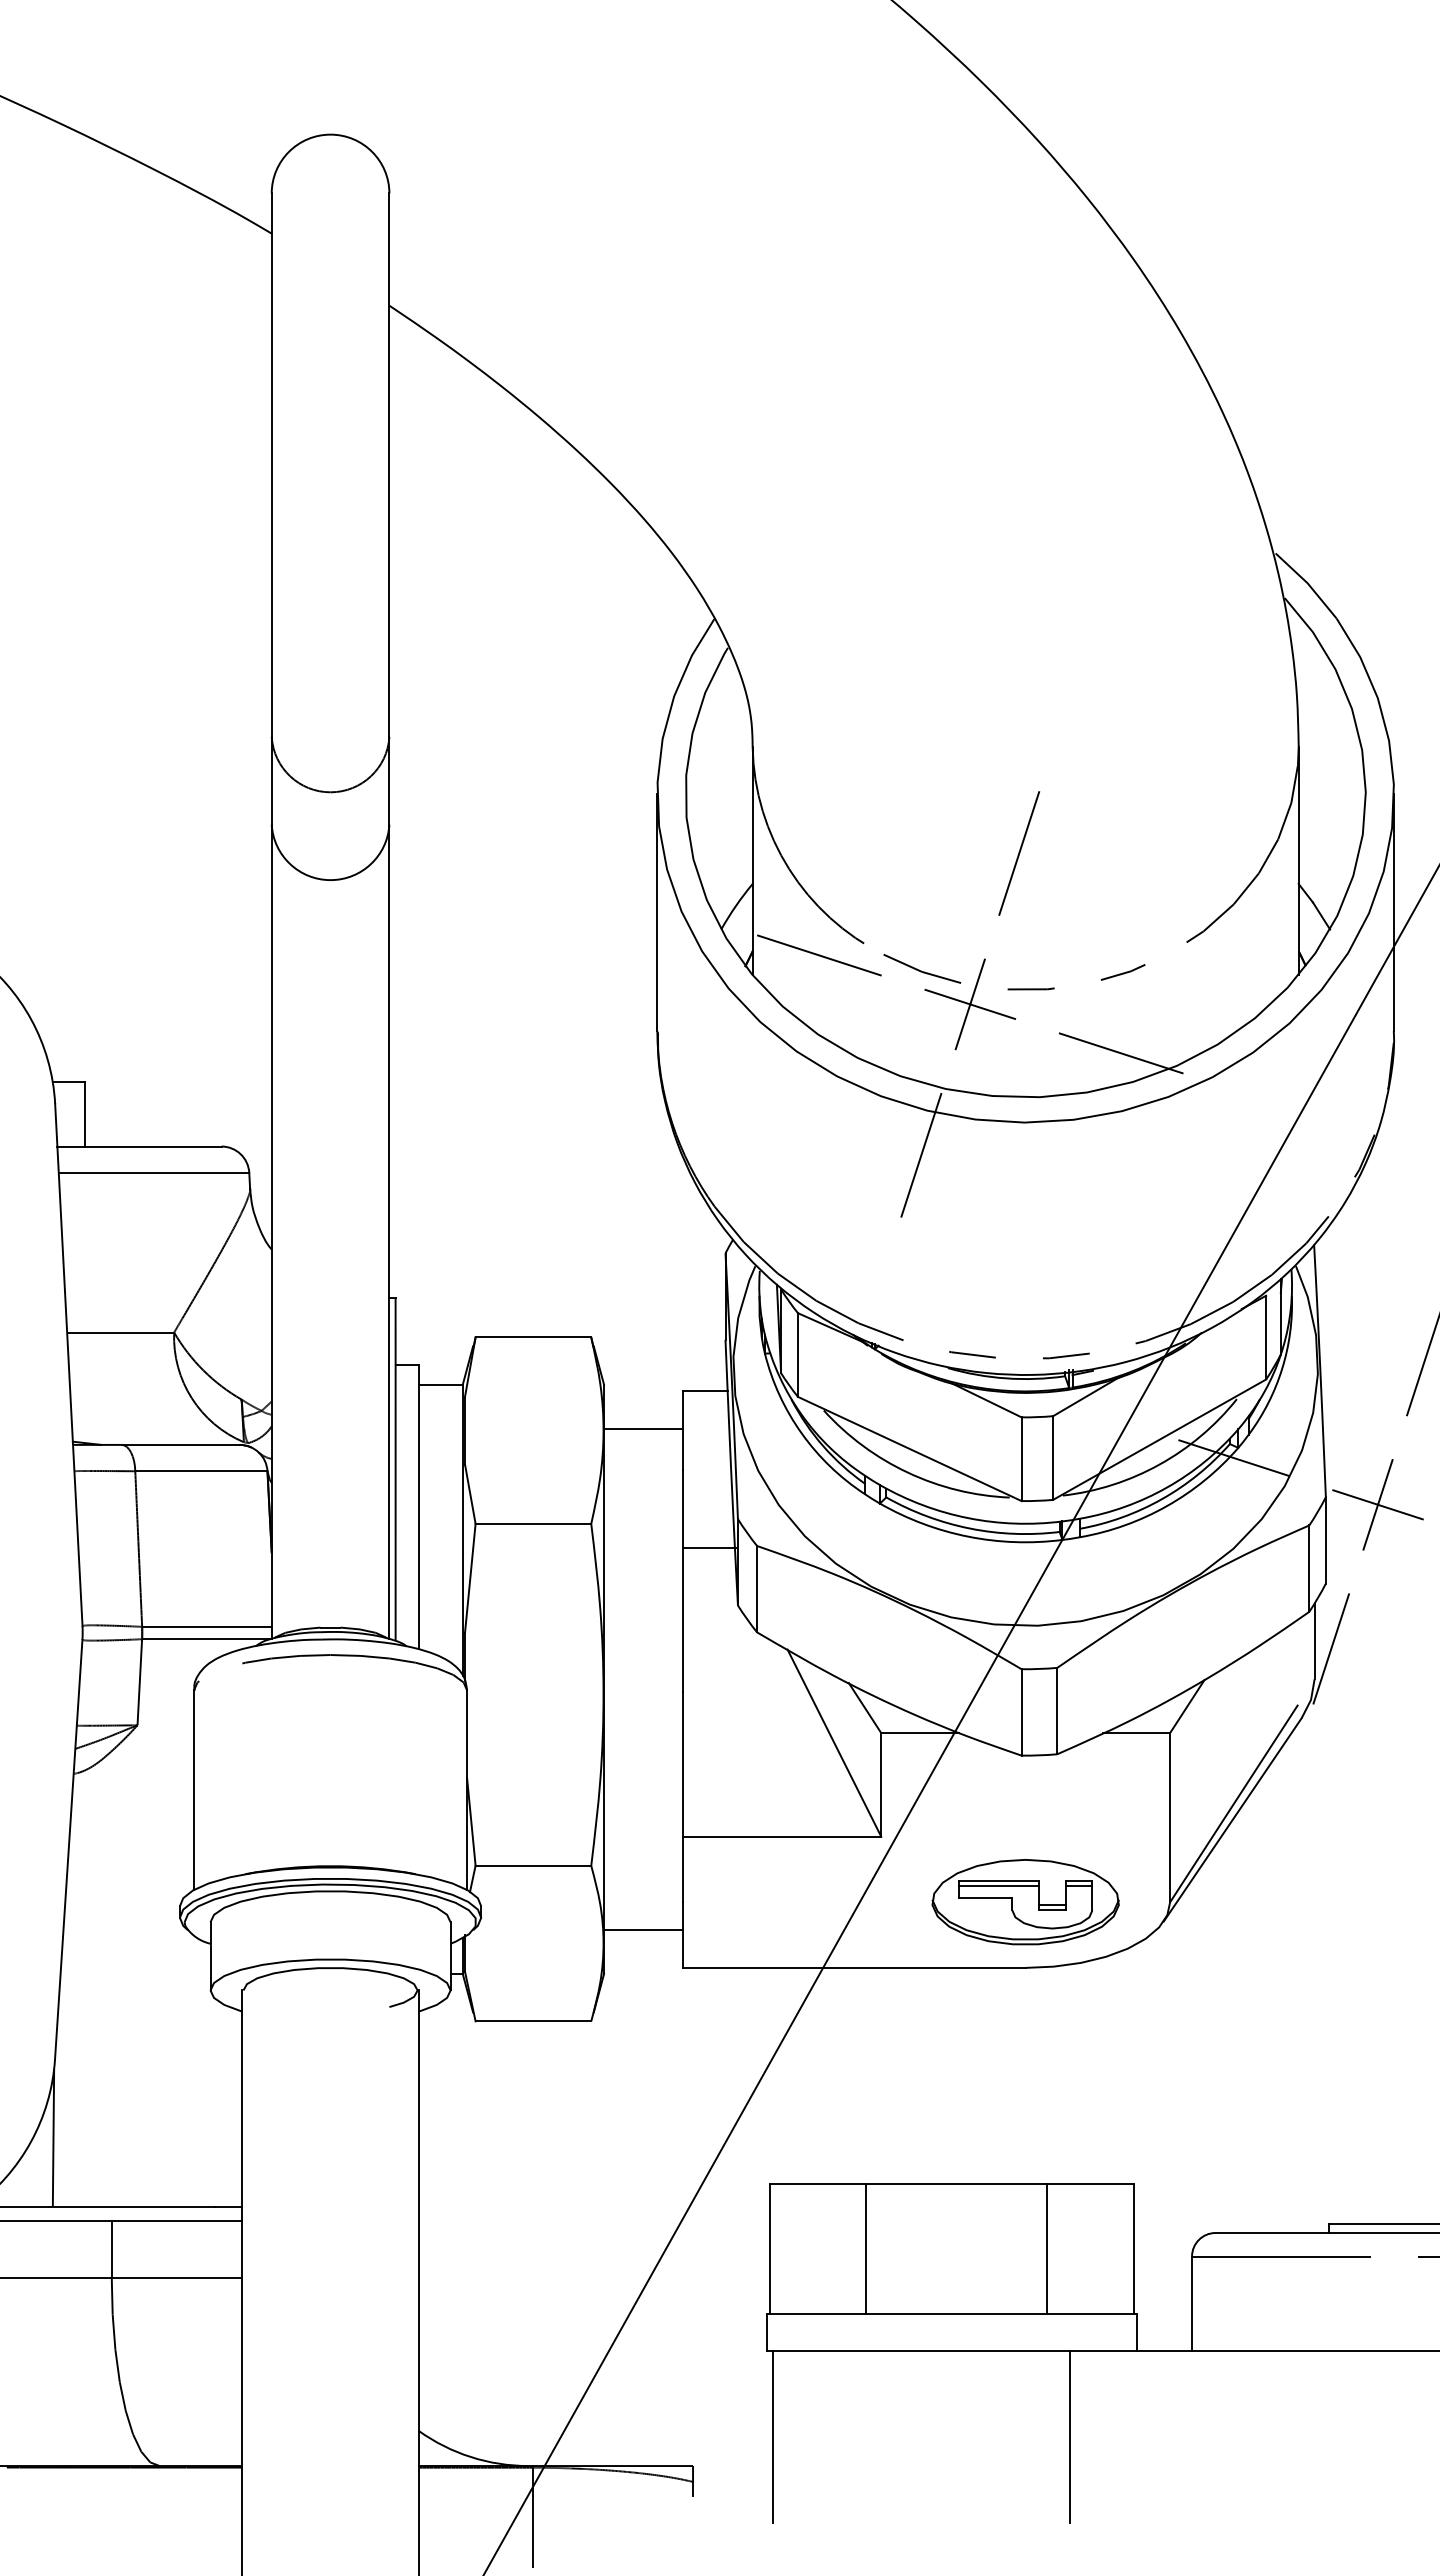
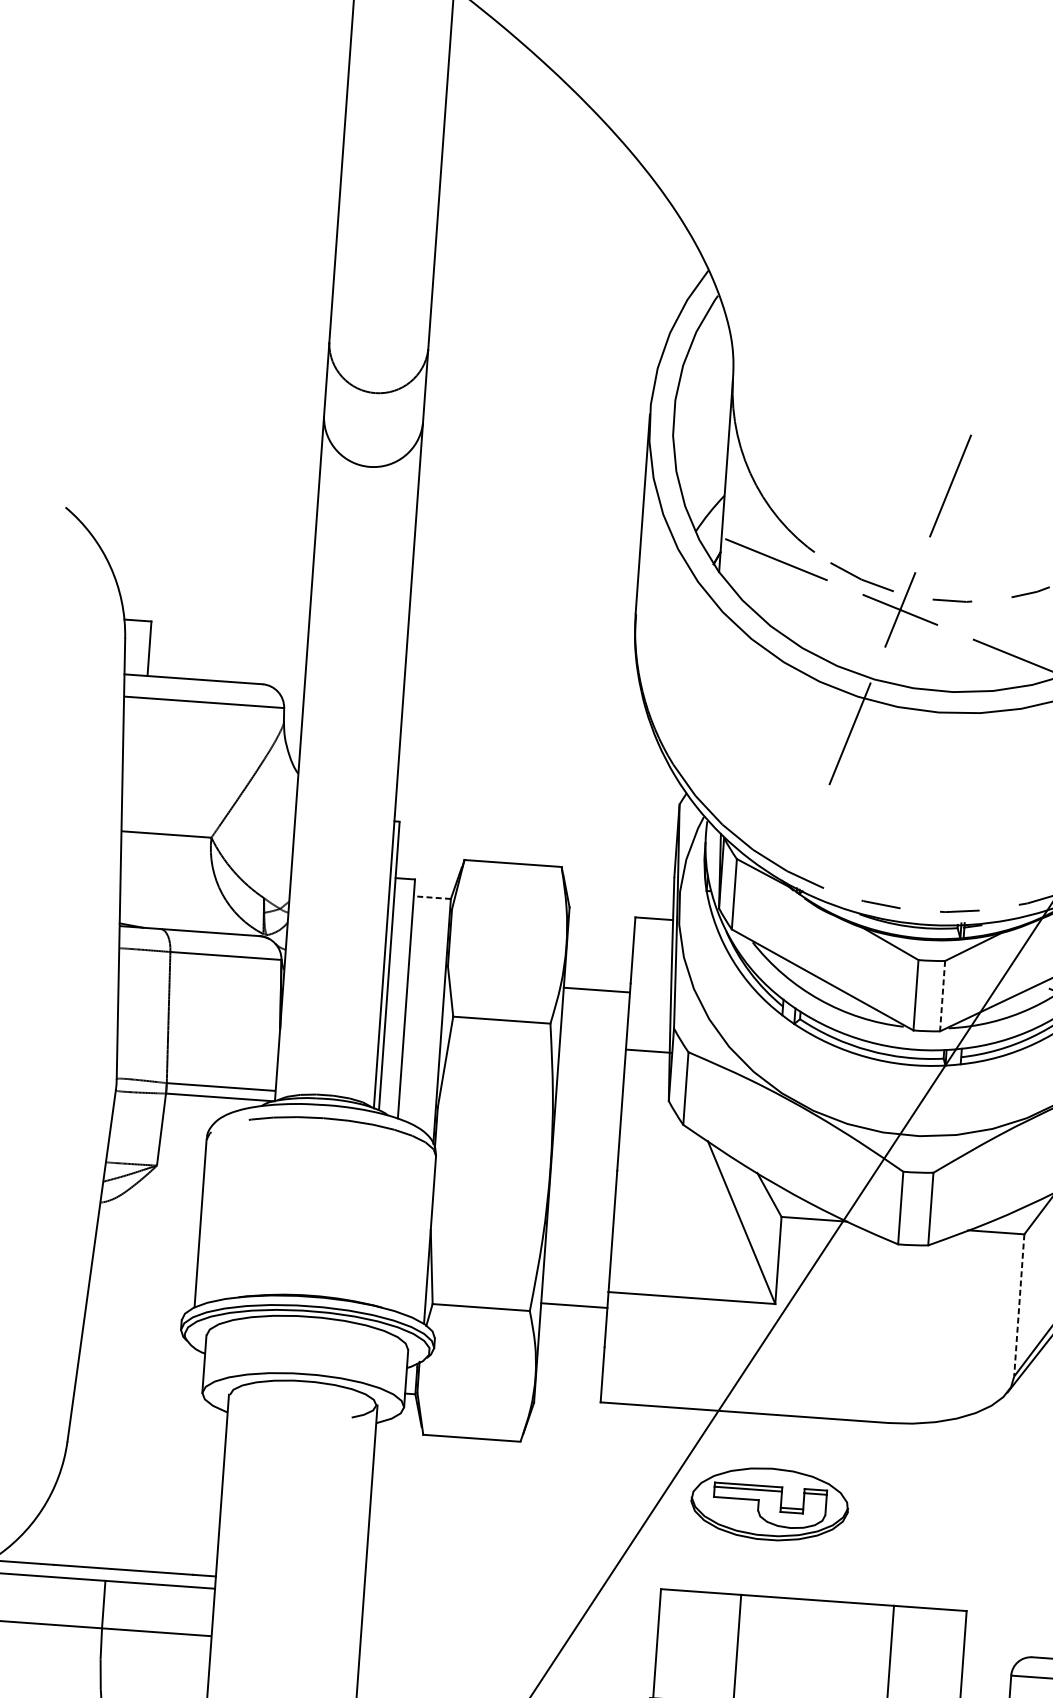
line: (440, 1384) -> (432, 897), solid -> dashed
line: (643, 1429) -> (596, 990), moved
line: (1053, 1458) -> (942, 996), solid -> dashed
line: (1170, 1817) -> (1019, 1305), solid -> dashed
part: (1025, 1902) -> (769, 1504), moved
line: (643, 1929) -> (574, 1305), moved
line: (53, 2137) -> (61, 1506), removed

